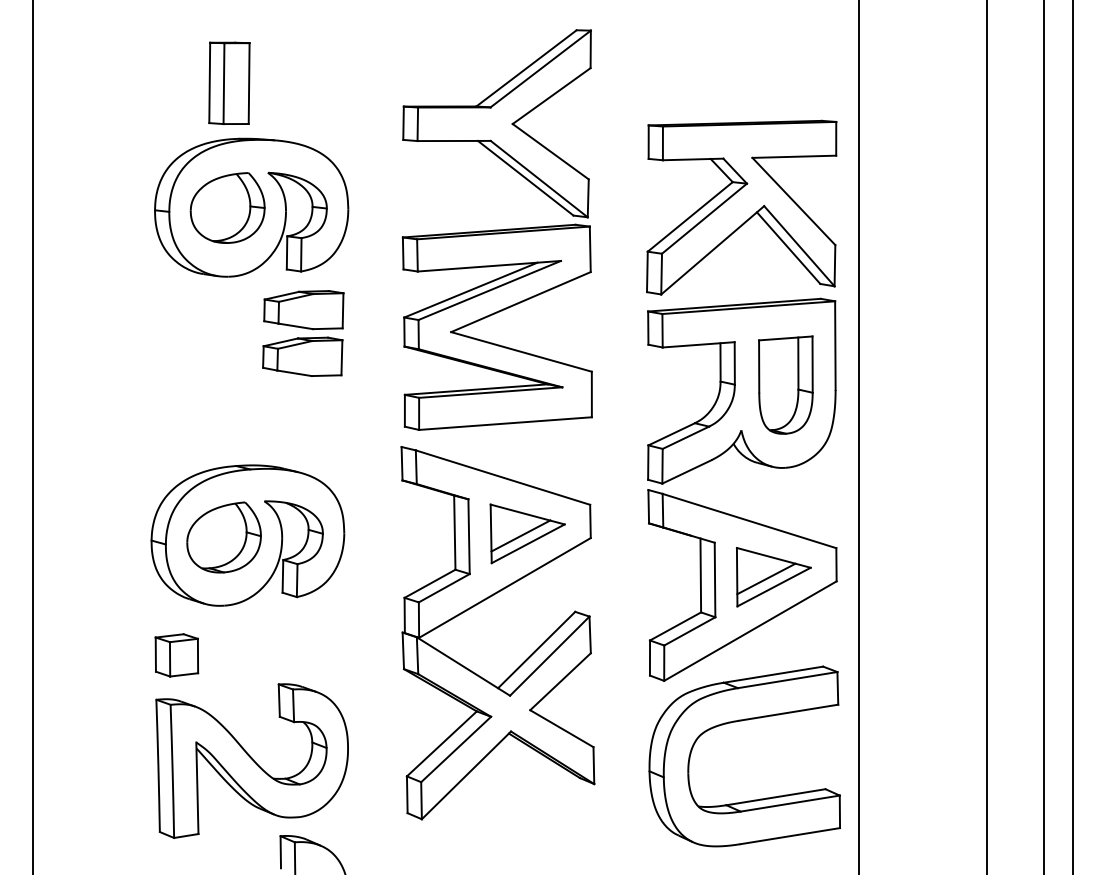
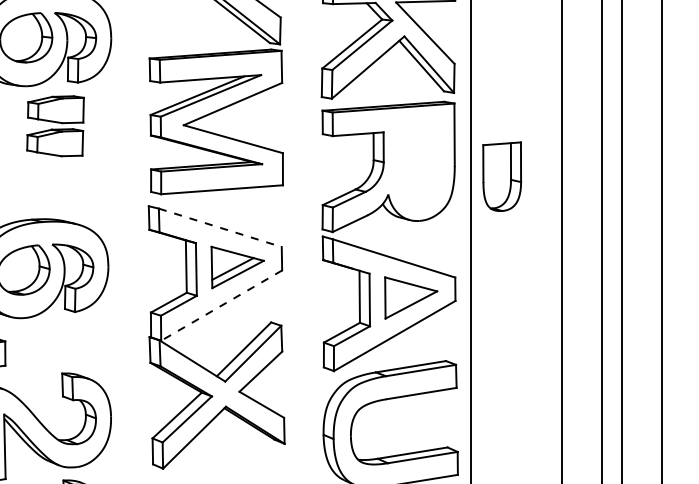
part: (303, 333) -> (55, 126), moved
part: (785, 384) -> (501, 176), moved
line: (503, 477) -> (220, 227), solid -> dashed
line: (766, 578) -> (406, 298), removed
line: (504, 588) -> (221, 305), solid -> dashed

